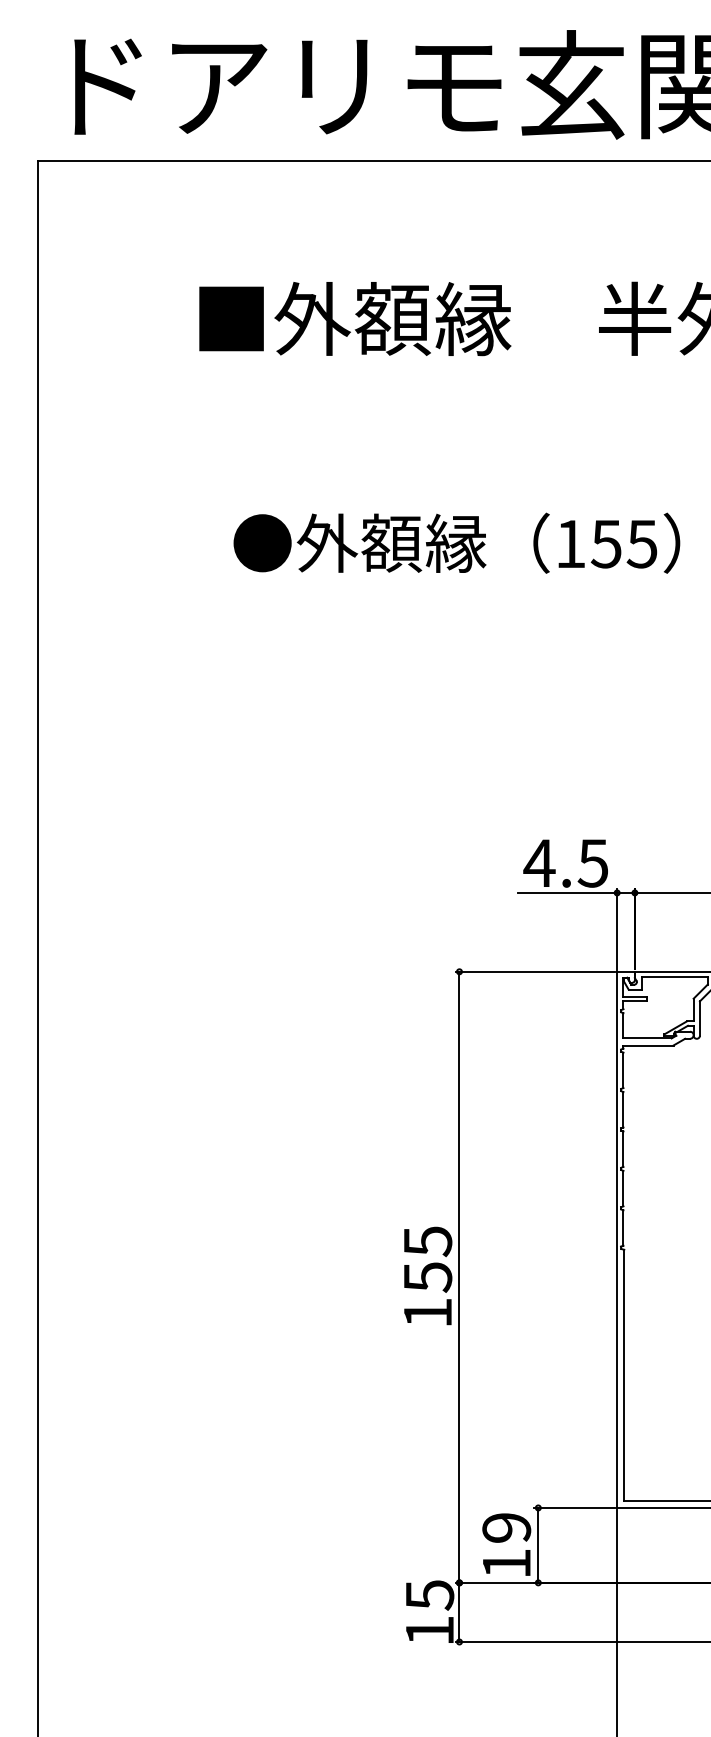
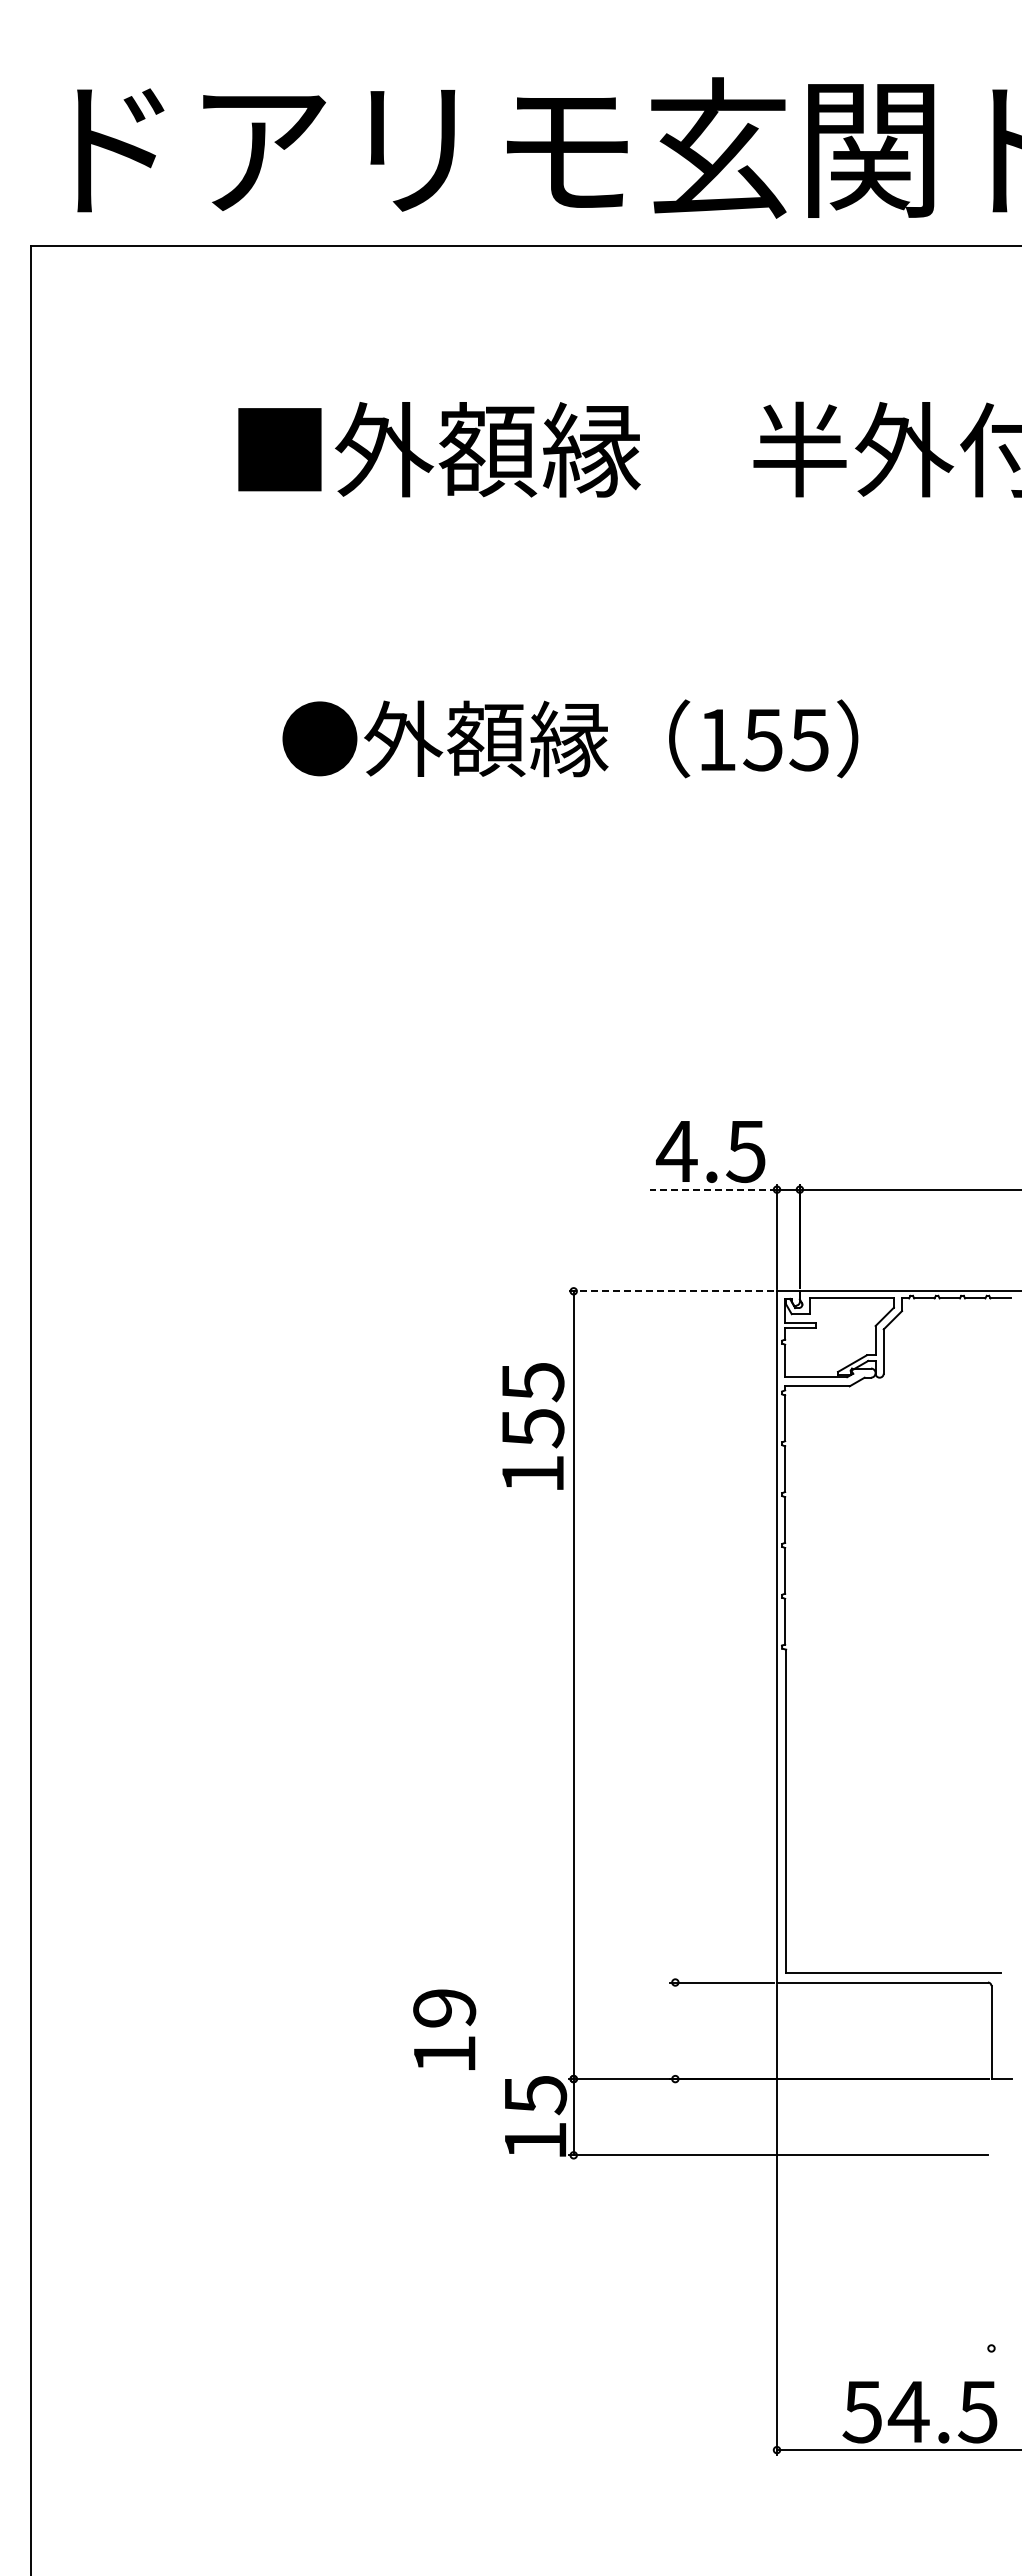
line: (567, 892) -> (713, 1189), solid -> dashed
line: (535, 971) -> (671, 1291), solid -> dashed
text: (428, 1276) -> (533, 1426), moved
text: (506, 1544) -> (444, 2029), moved
line: (538, 1545) -> (675, 2030), removed

